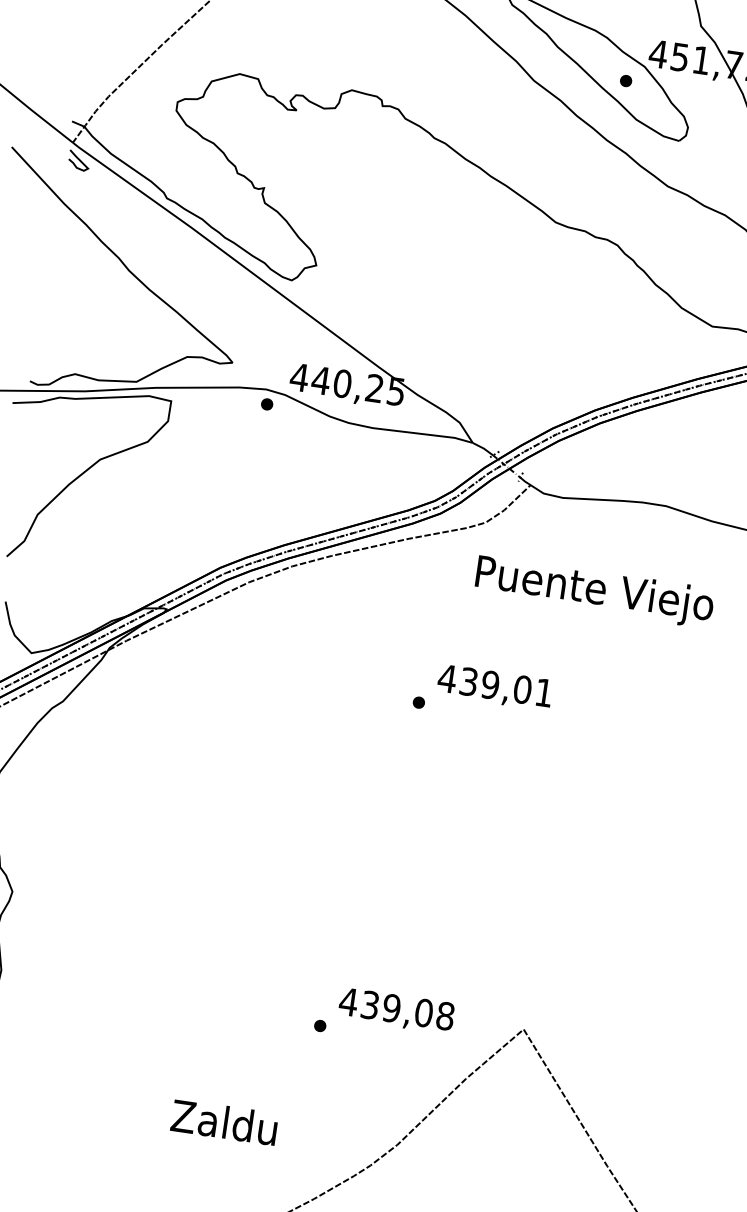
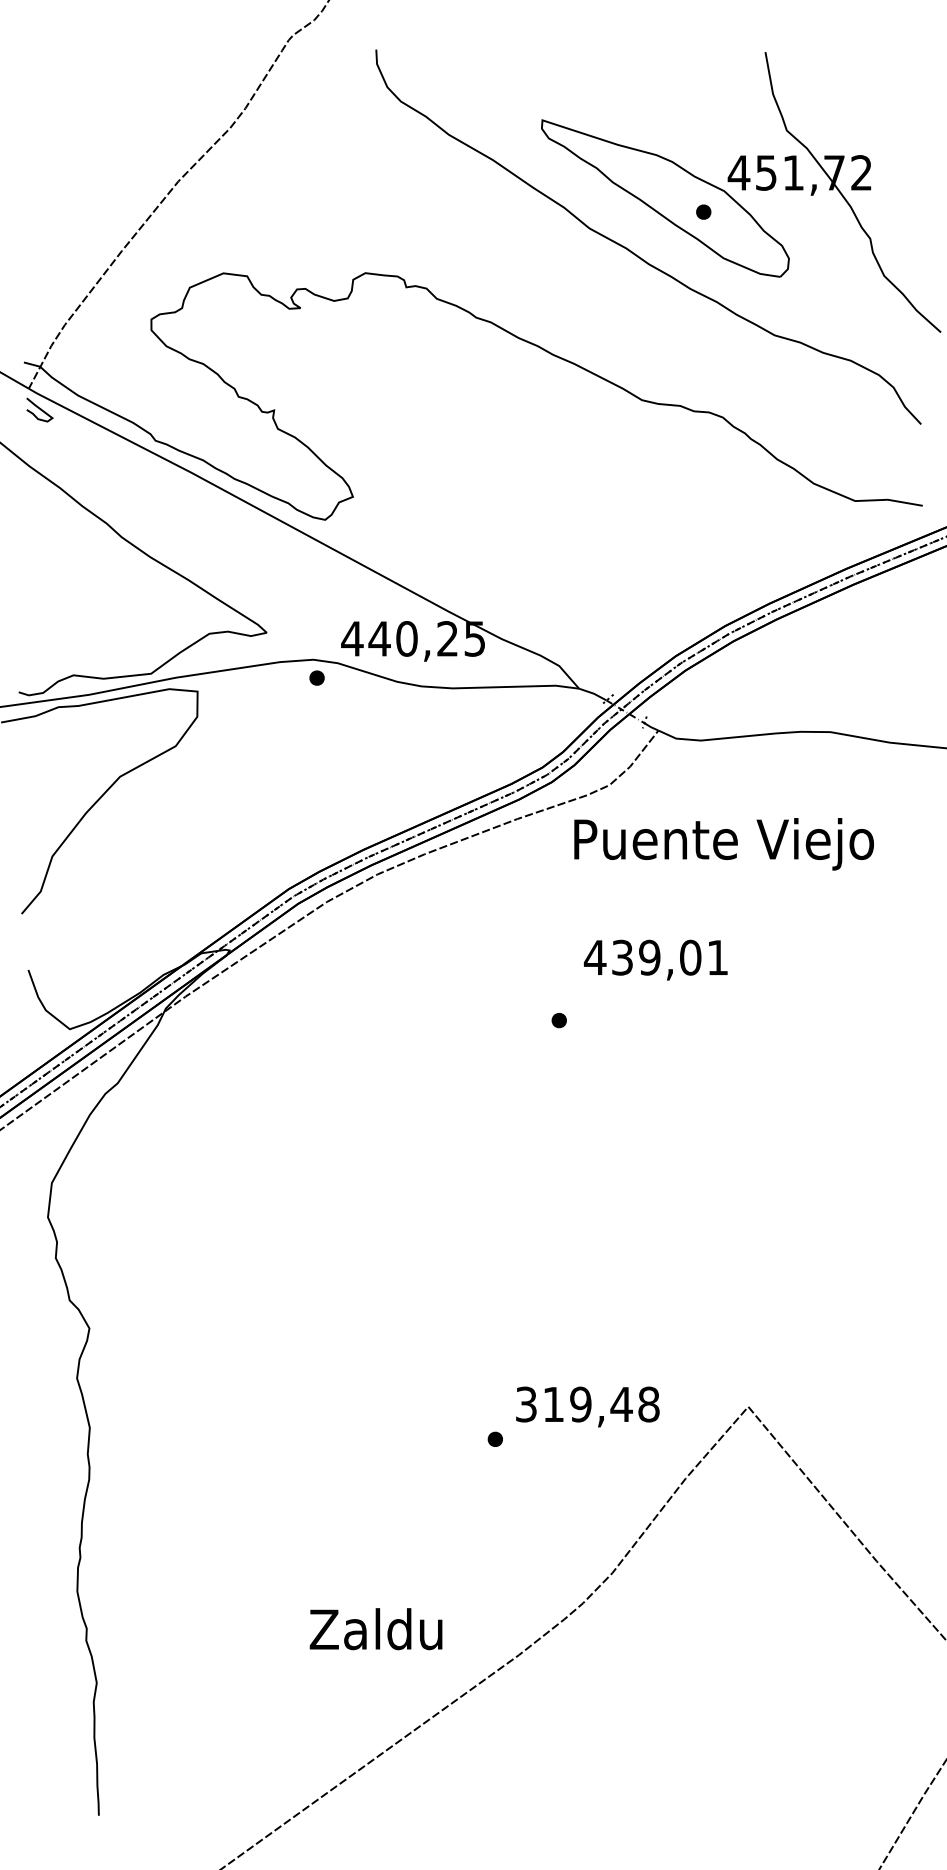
text: (594, 591) -> (723, 844), moved
text: (494, 687) -> (655, 959), moved
text: (385, 1007) -> (573, 1404), 439,08 -> 319,48
text: (223, 1122) -> (375, 1629), moved

